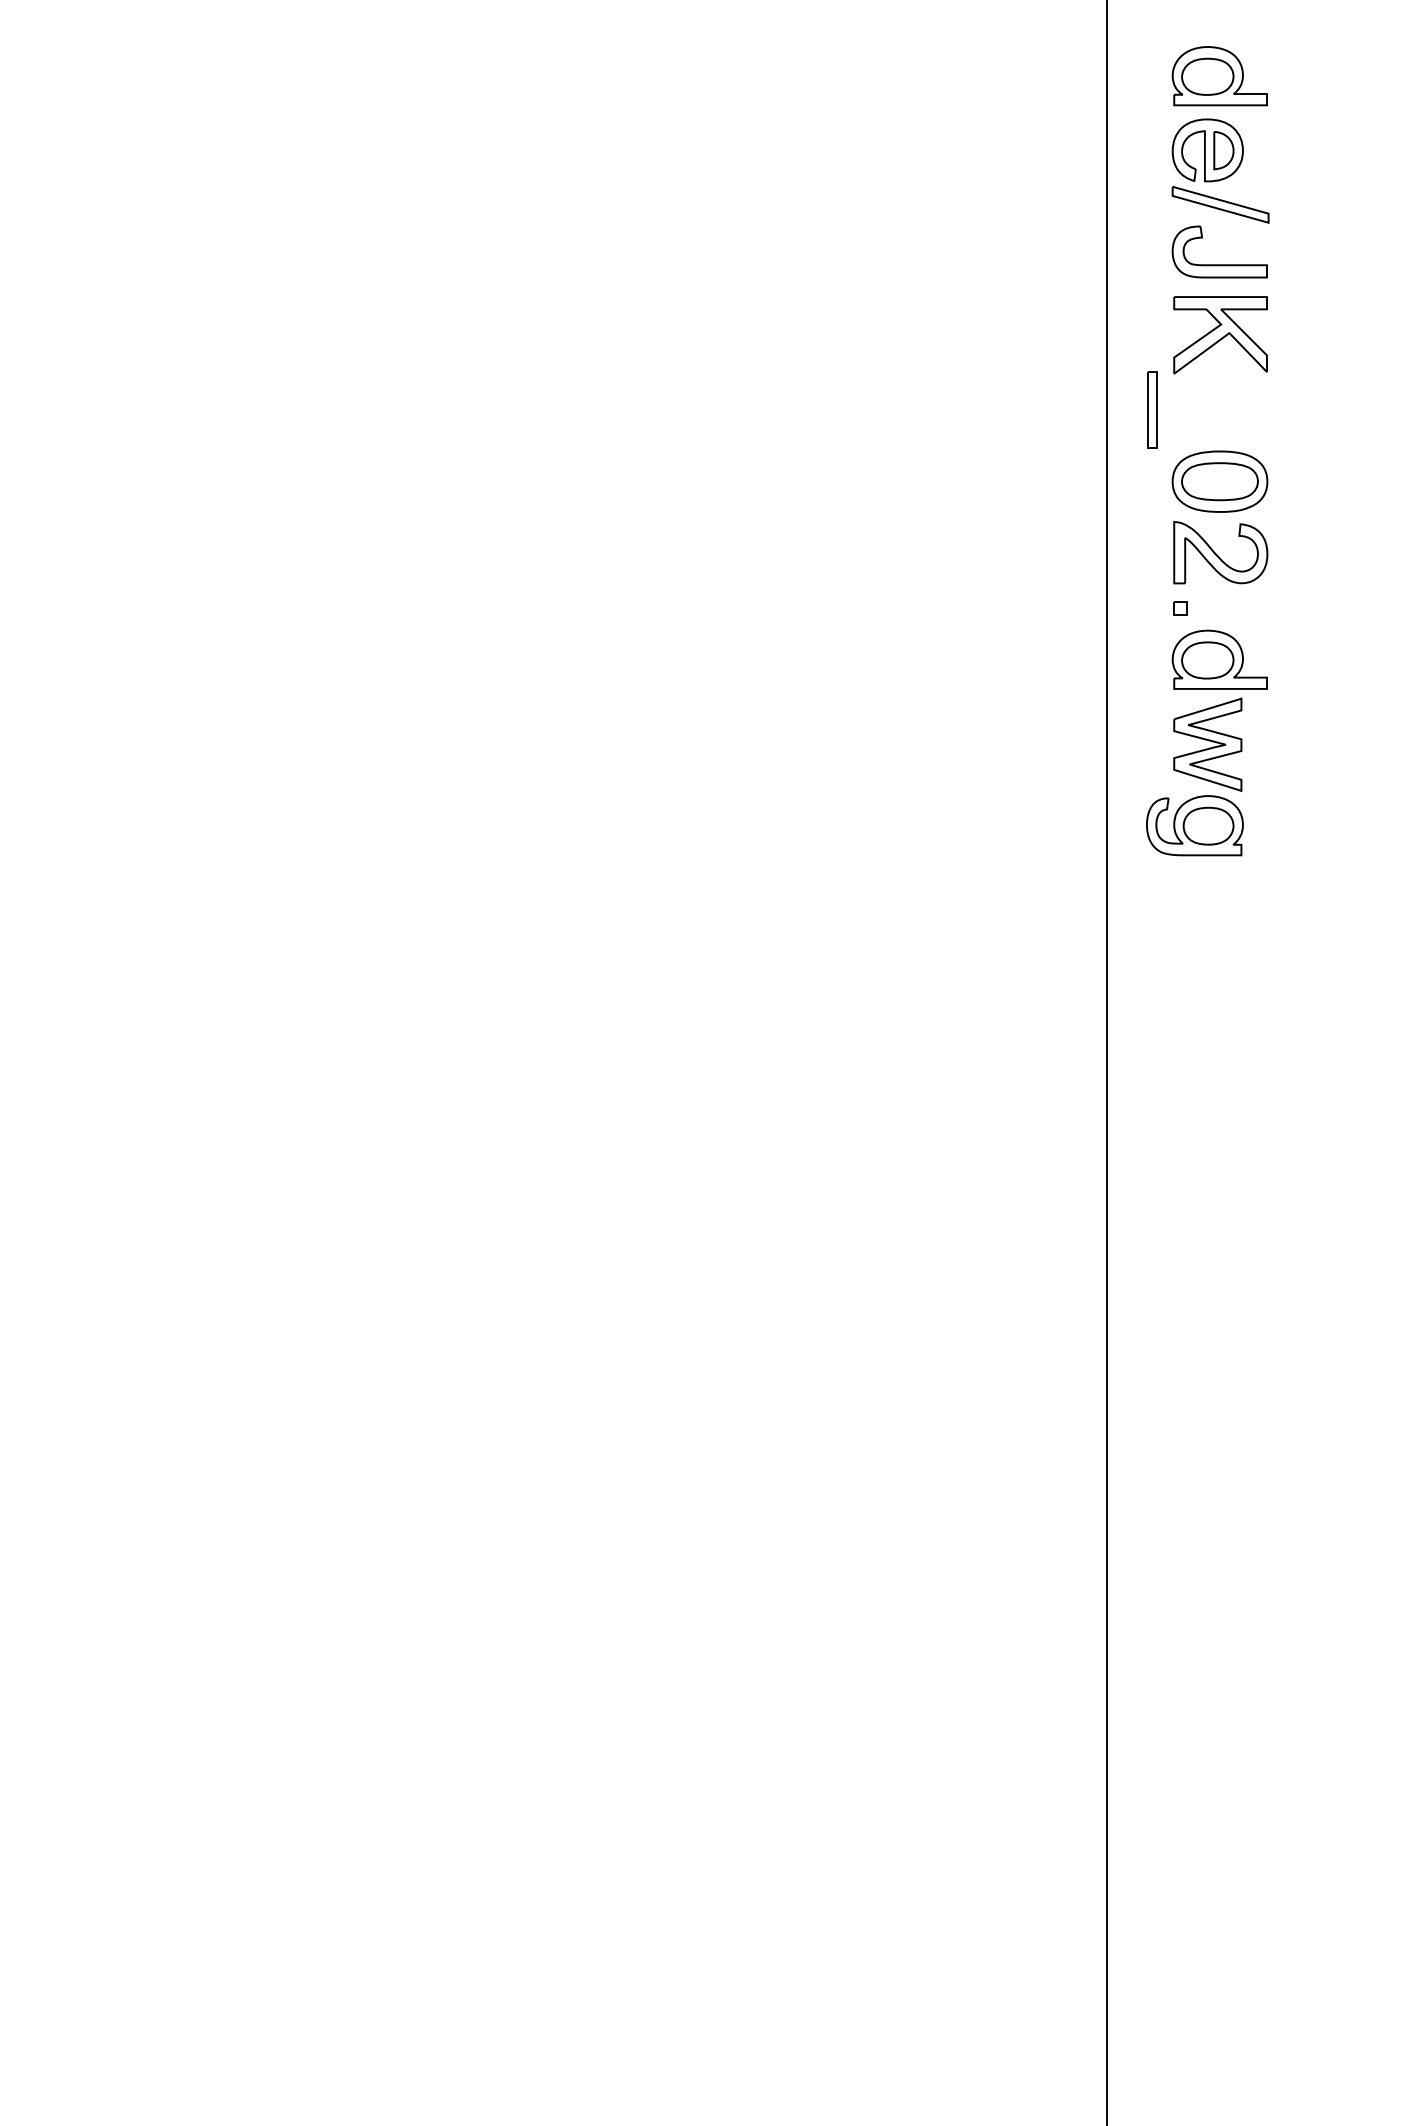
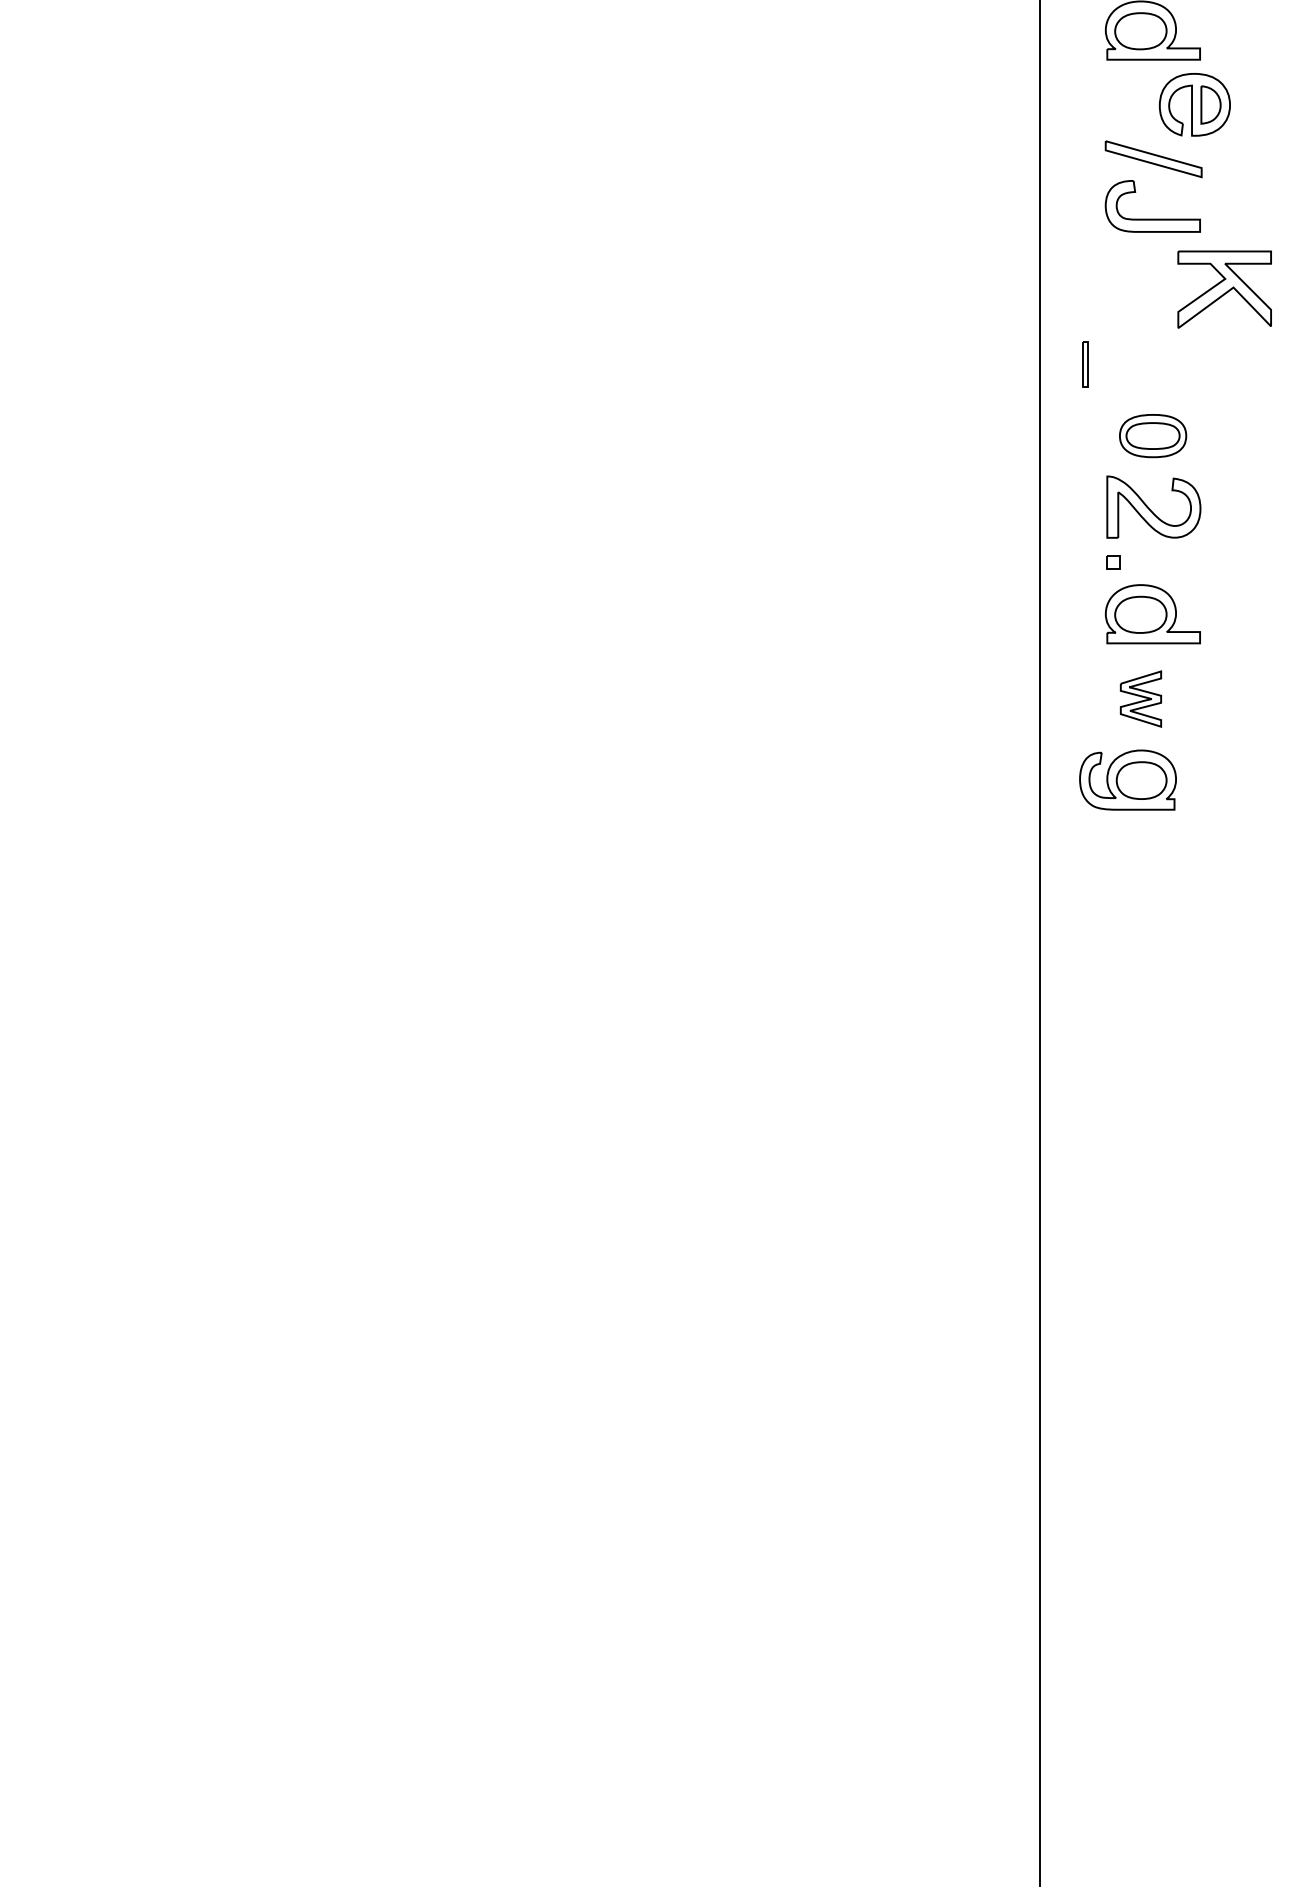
part: (1207, 150) -> (1194, 104), moved
part: (1220, 335) -> (1224, 289), moved
part: (1152, 409) -> (1085, 363), size x0.6
part: (1219, 481) -> (1152, 435), size x0.7
part: (1207, 744) -> (1140, 698), size x0.6

